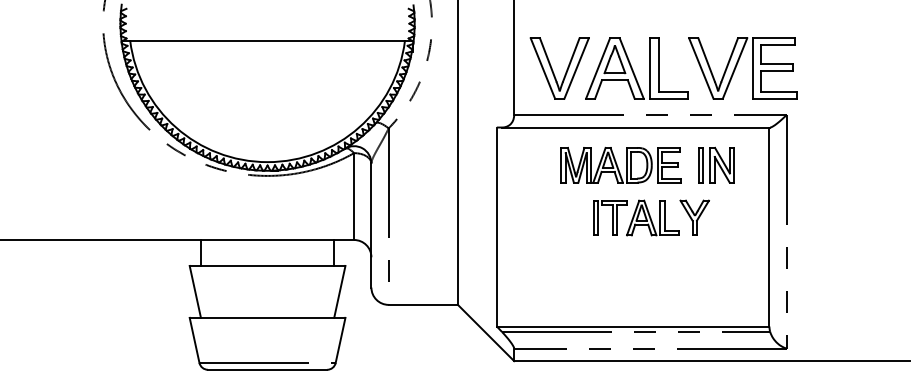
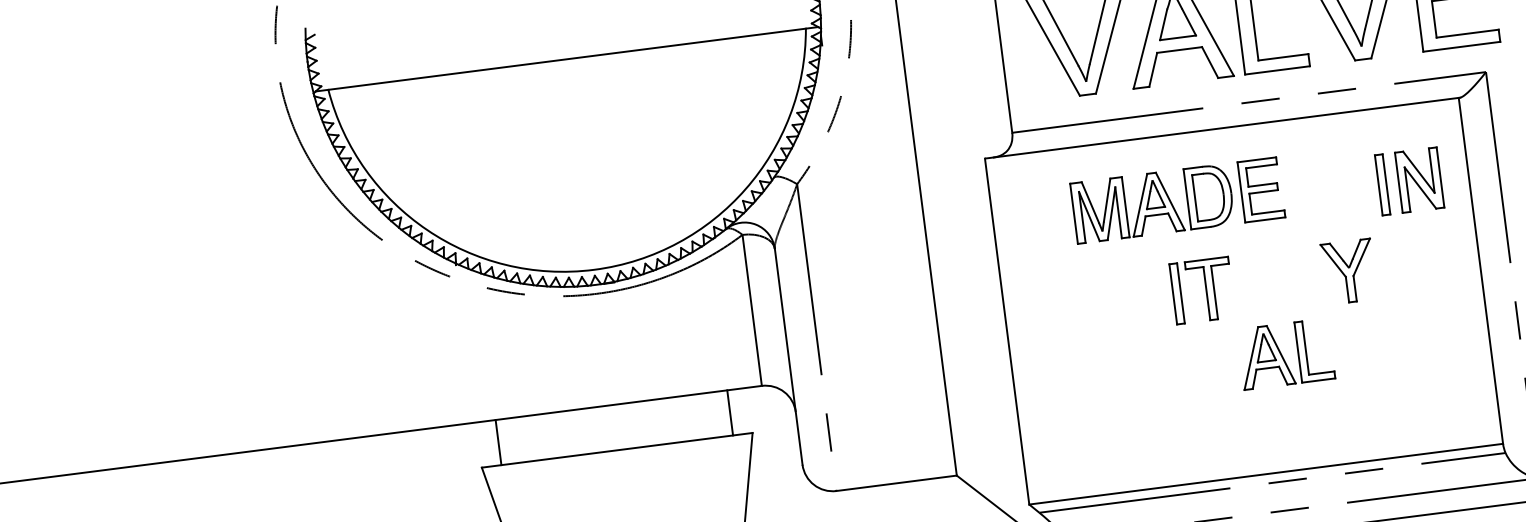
part: (716, 164) -> (1409, 180), moved
part: (620, 165) -> (1177, 201), moved
part: (652, 217) -> (1284, 353), moved

